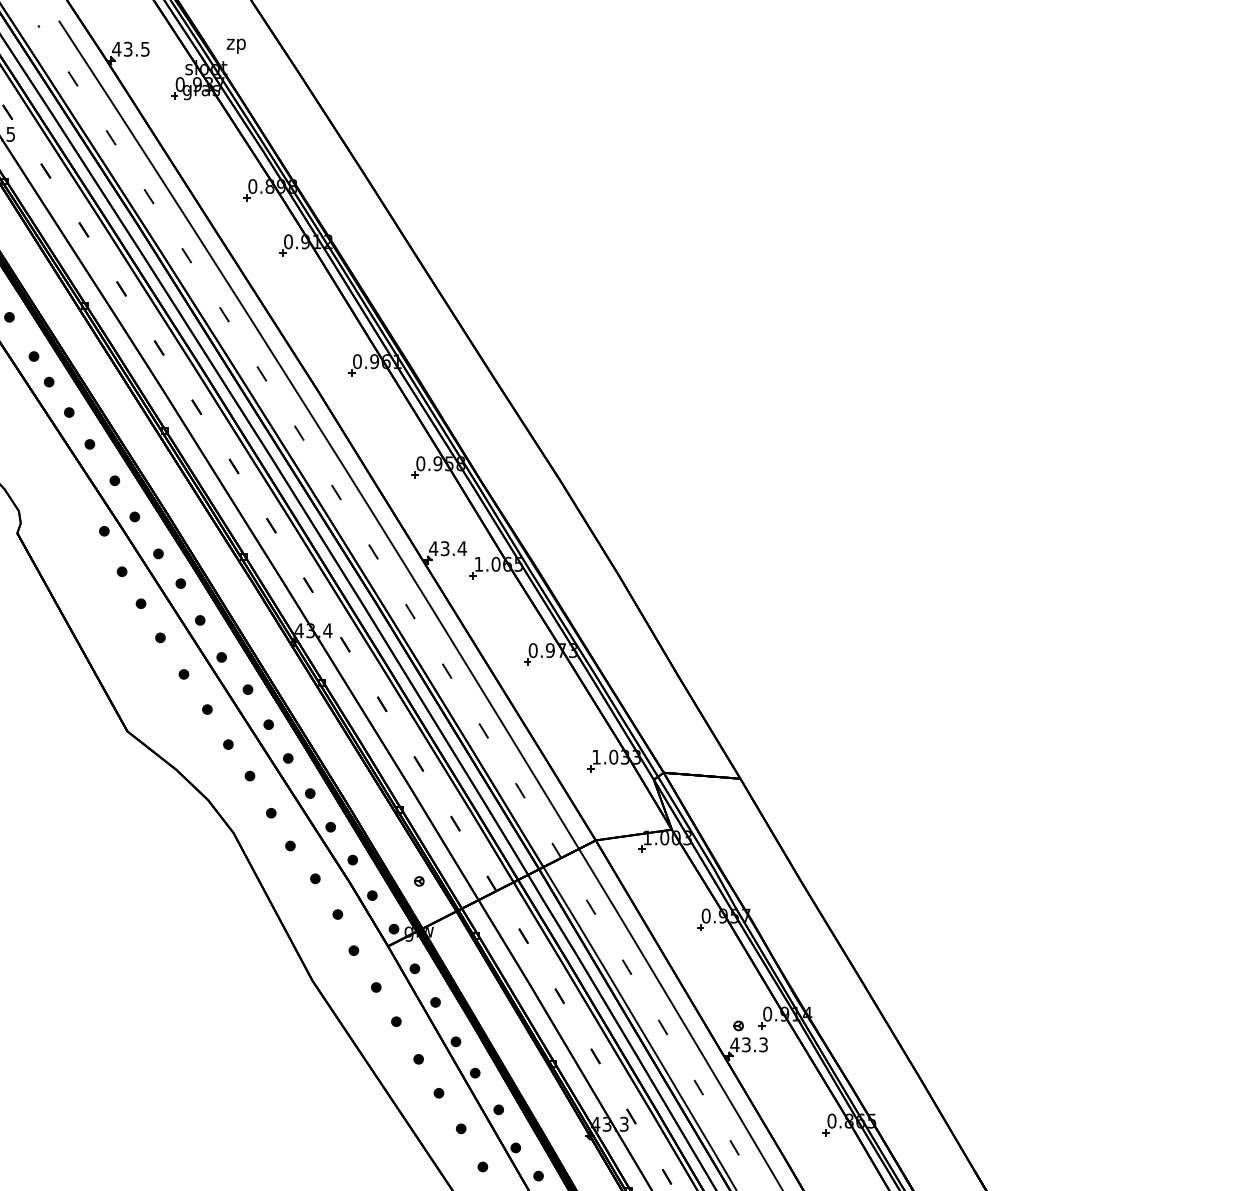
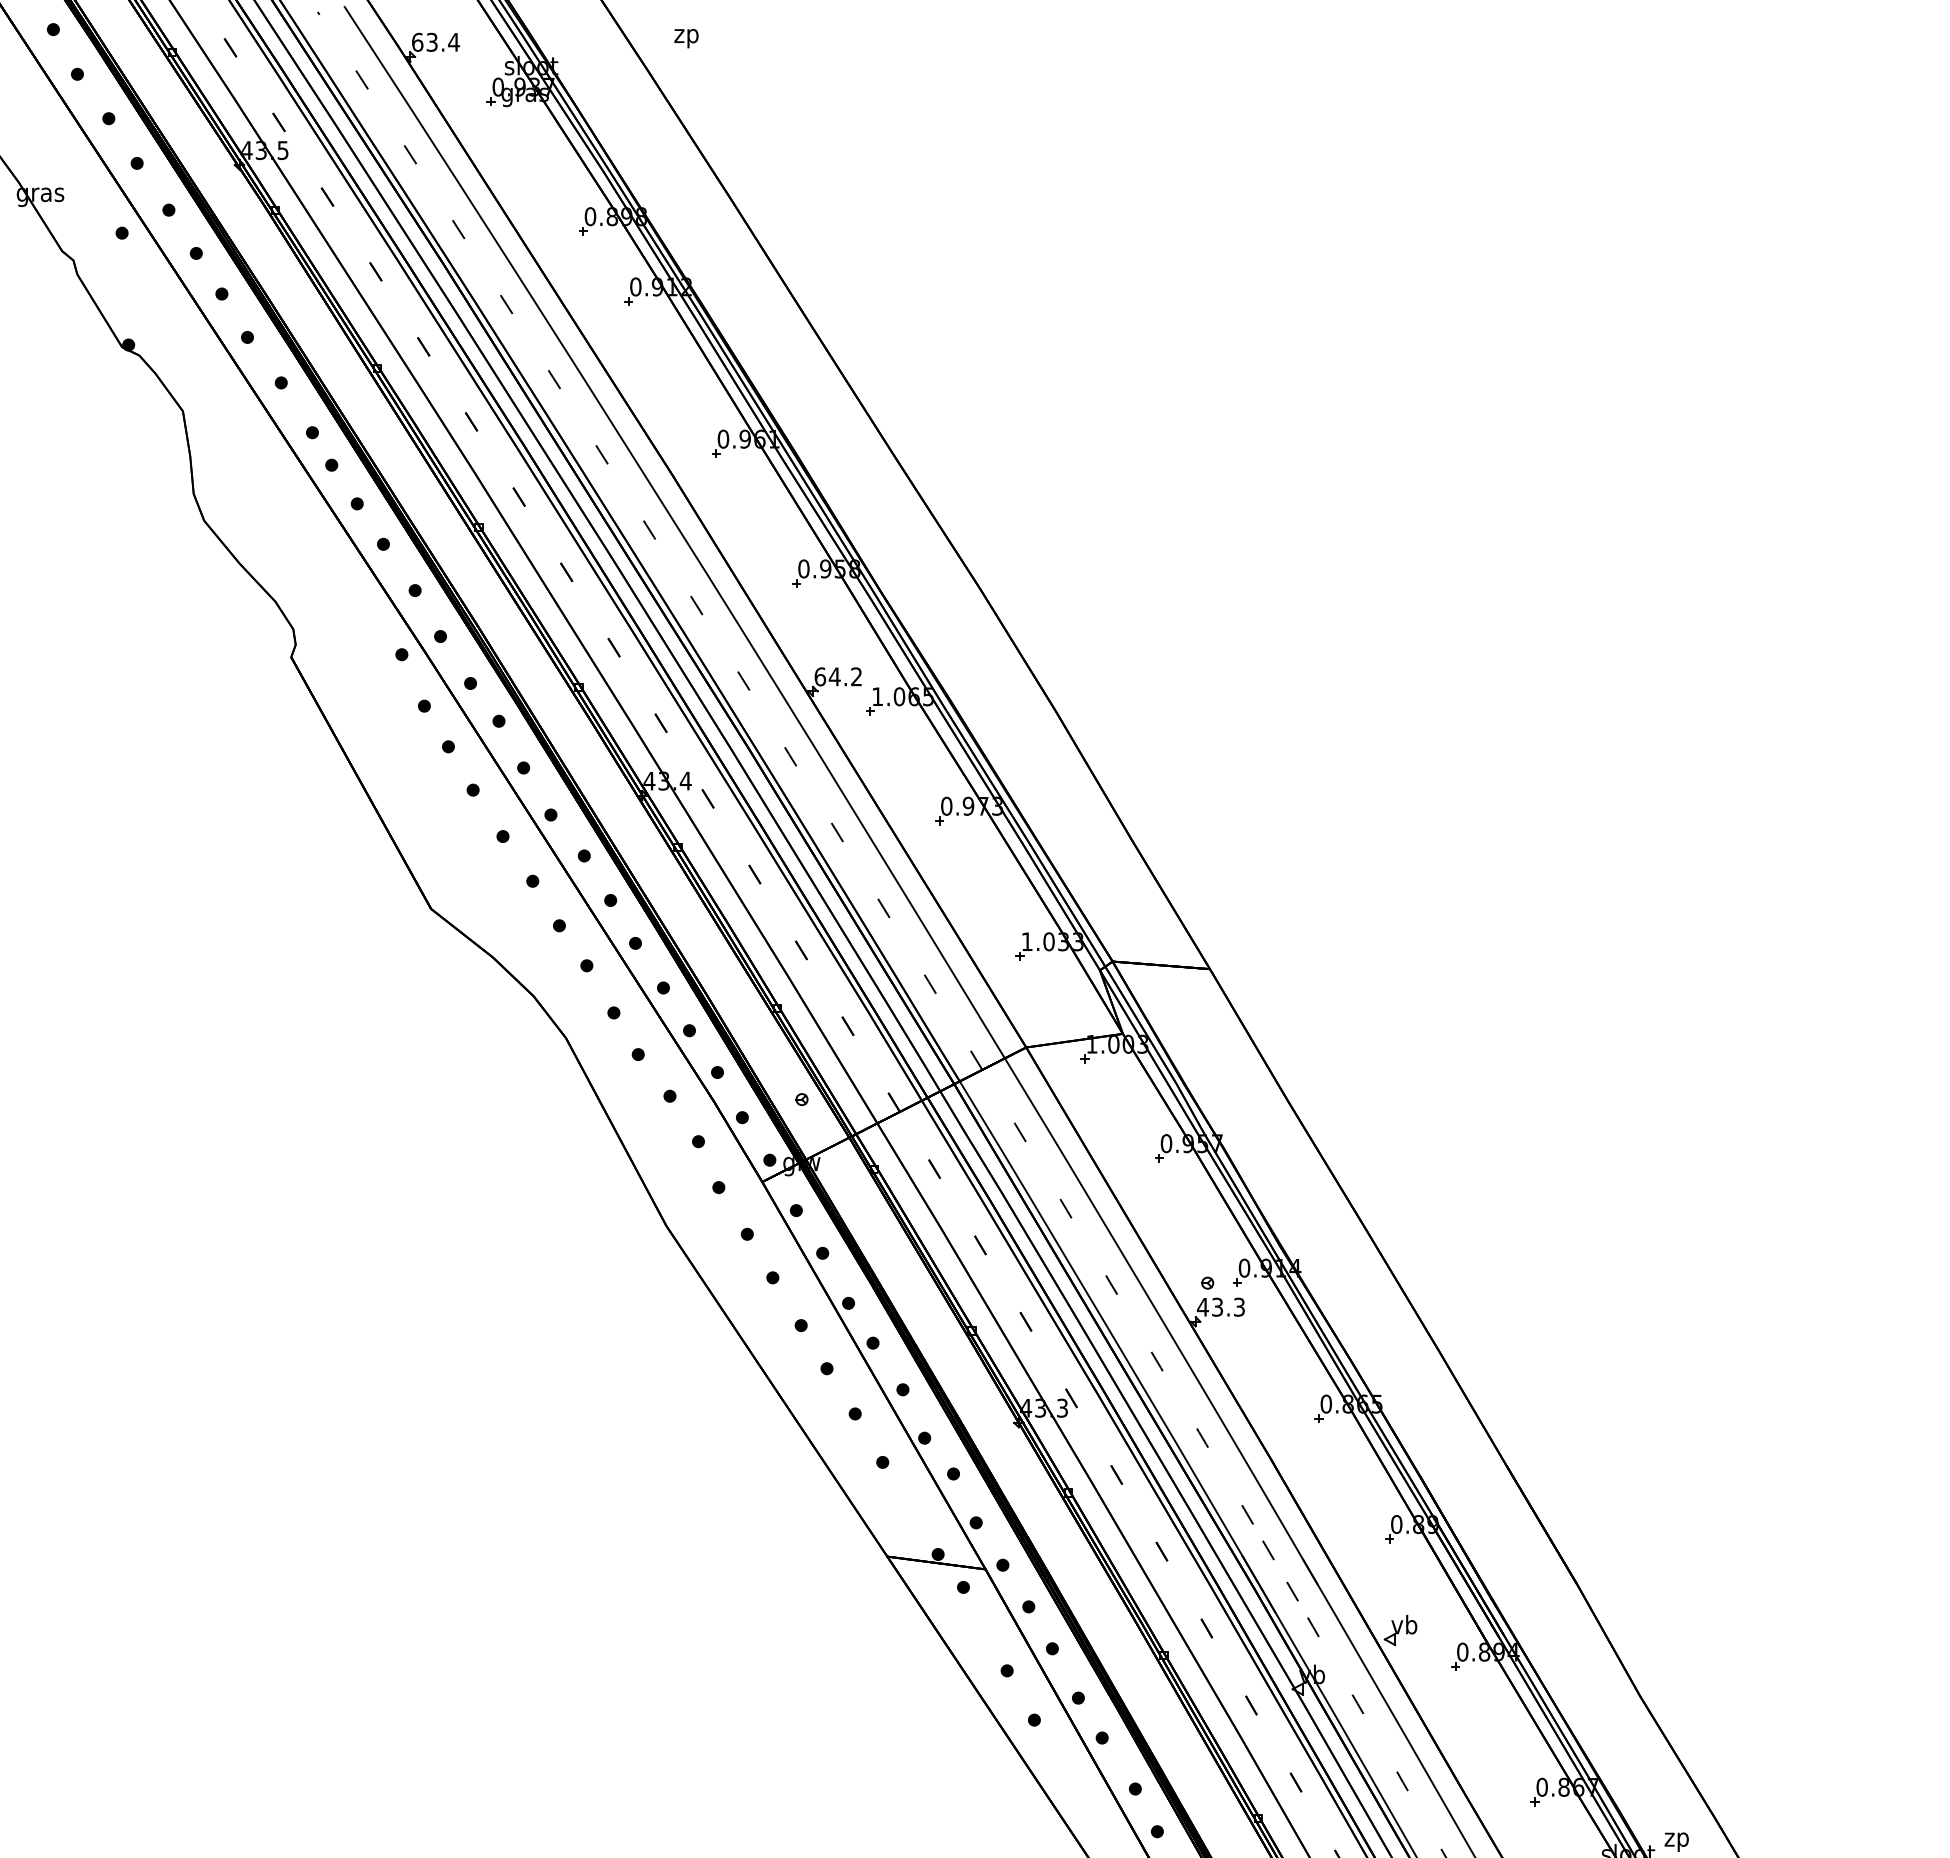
text: (236, 46) -> (686, 38), moved
text: (130, 48) -> (435, 41), 43.5 -> 63.4
text: (448, 548) -> (838, 676), 43.4 -> 64.2

